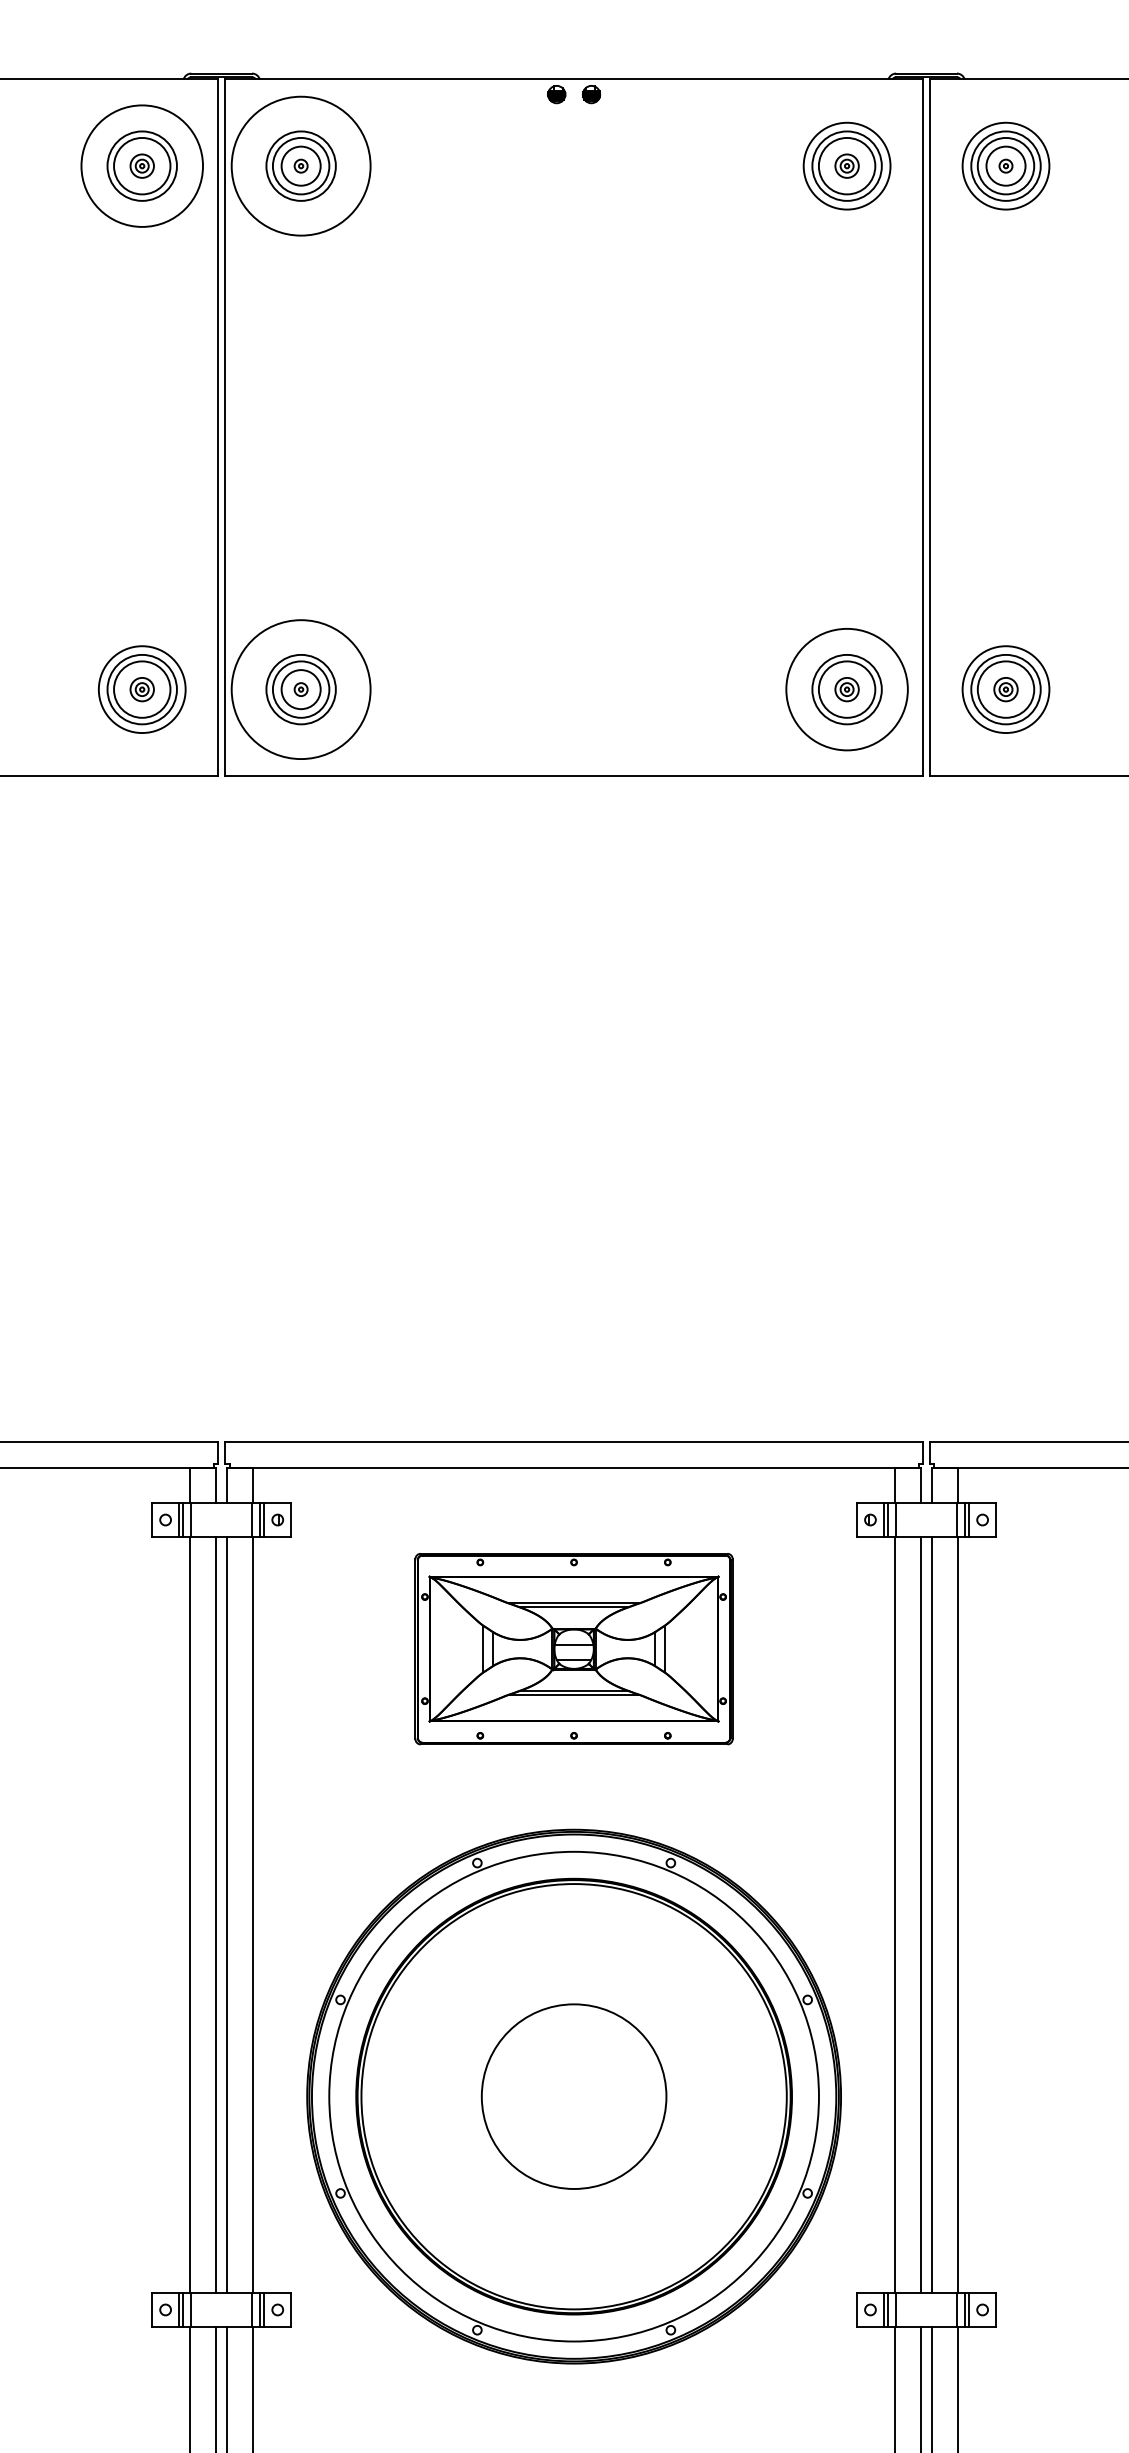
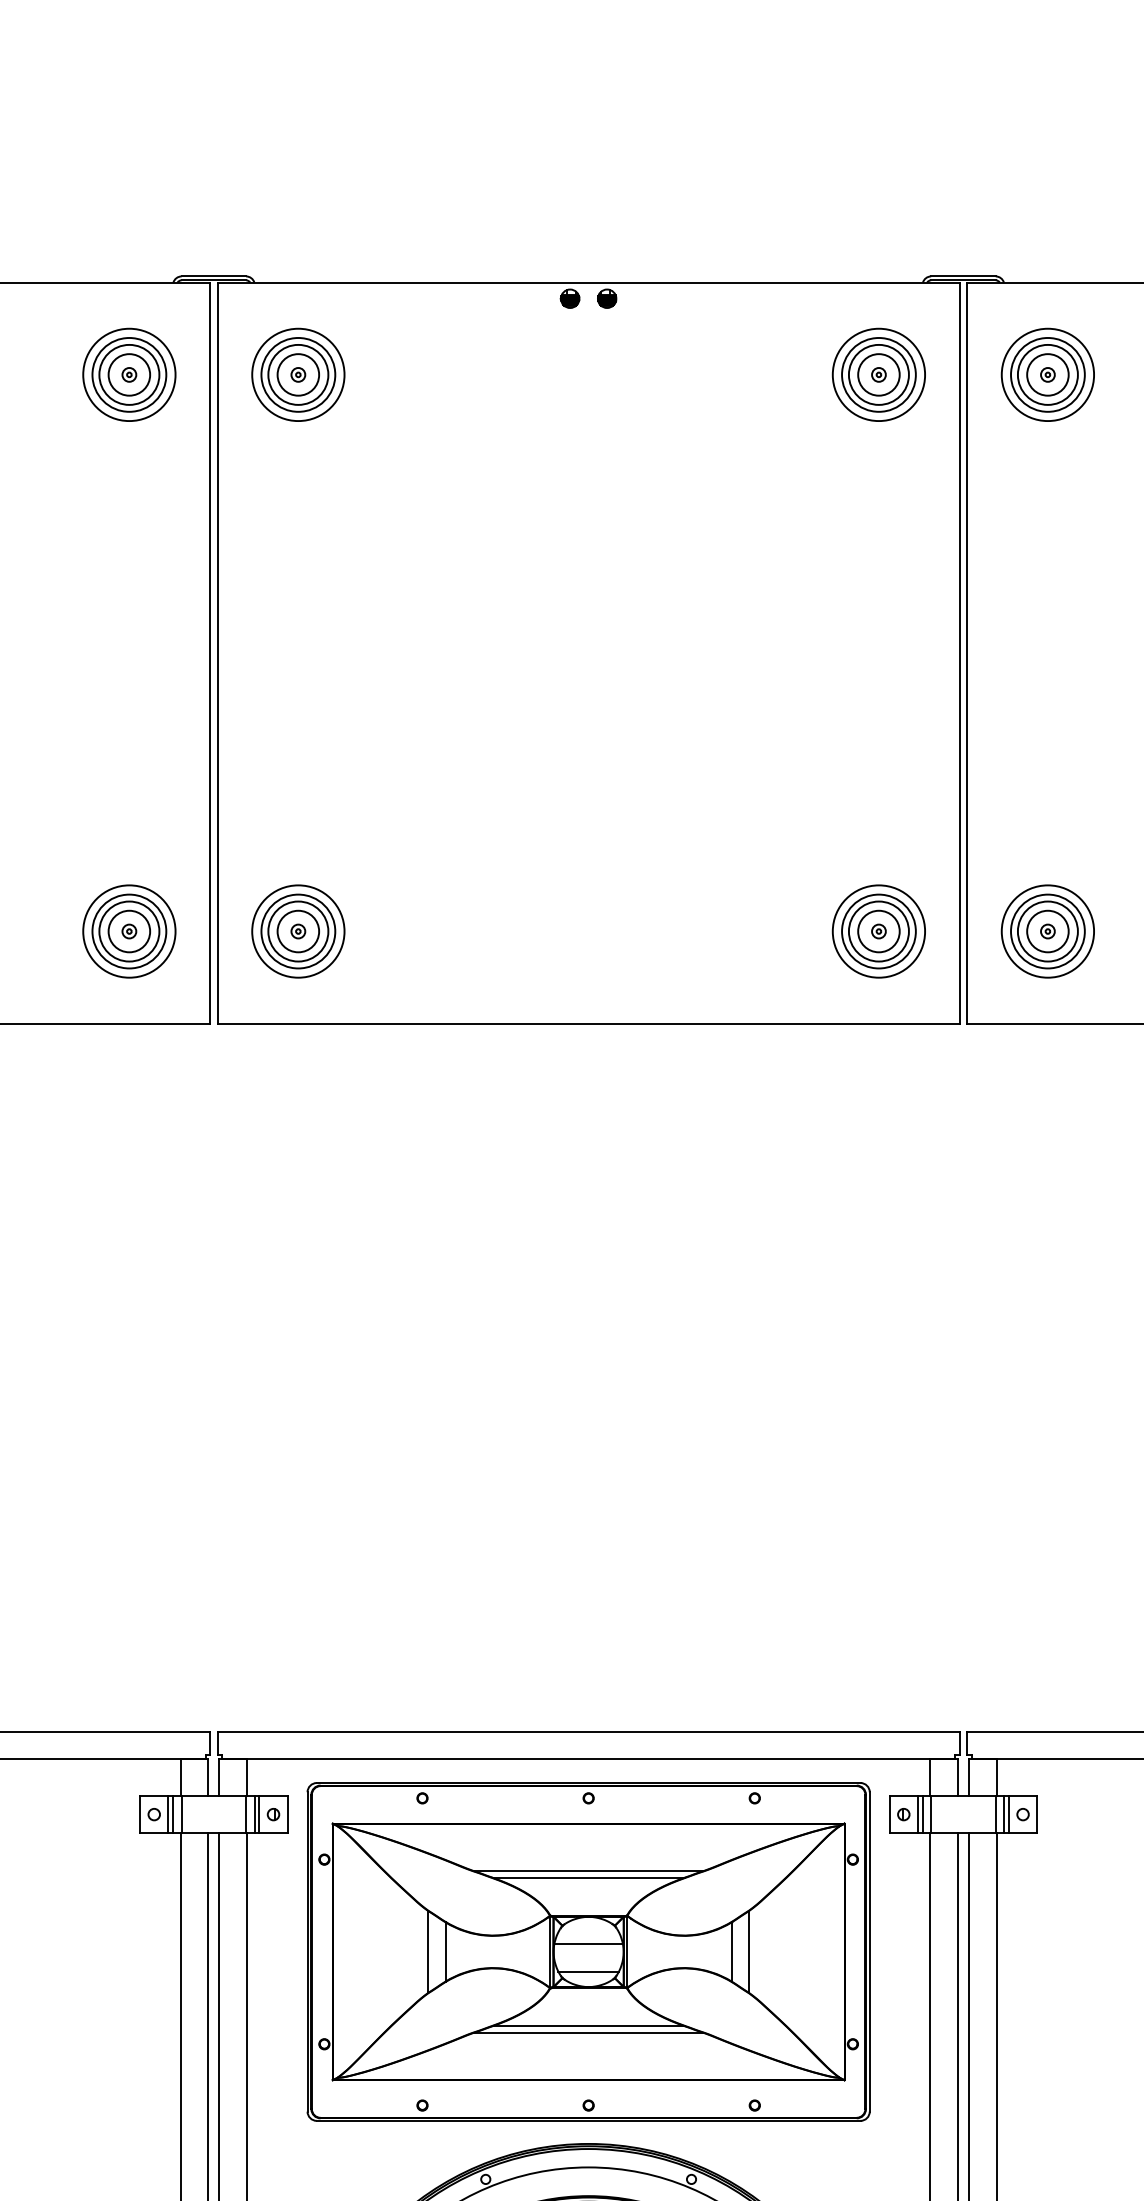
circle: (141, 165) -> (128, 374), size x0.71
circle: (141, 165) -> (128, 374), size x1.67
circle: (300, 165) -> (297, 374), size x0.62
circle: (846, 165) -> (878, 374), size x1.67
circle: (141, 689) -> (128, 931), size x1.67
circle: (300, 689) -> (297, 931), size x0.62
circle: (846, 689) -> (878, 931), size x0.71
circle: (846, 689) -> (878, 931), size x1.67
circle: (1005, 689) -> (1047, 931), size x1.67
part: (573, 1648) -> (587, 1951), size x1.67

